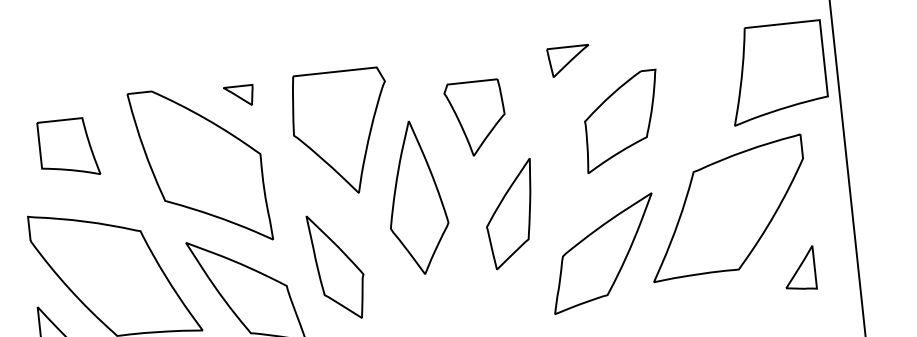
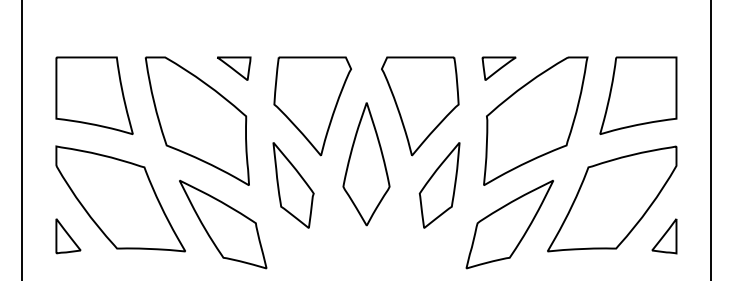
part: (777, 72) -> (638, 95), moved
part: (239, 96) -> (234, 68), size x1.43
part: (476, 118) -> (420, 106), size x1.67
part: (621, 120) -> (535, 120), size x1.67
part: (68, 148) -> (94, 95), size x1.67
part: (337, 267) -> (293, 185), moved
part: (799, 269) -> (664, 236), moved

